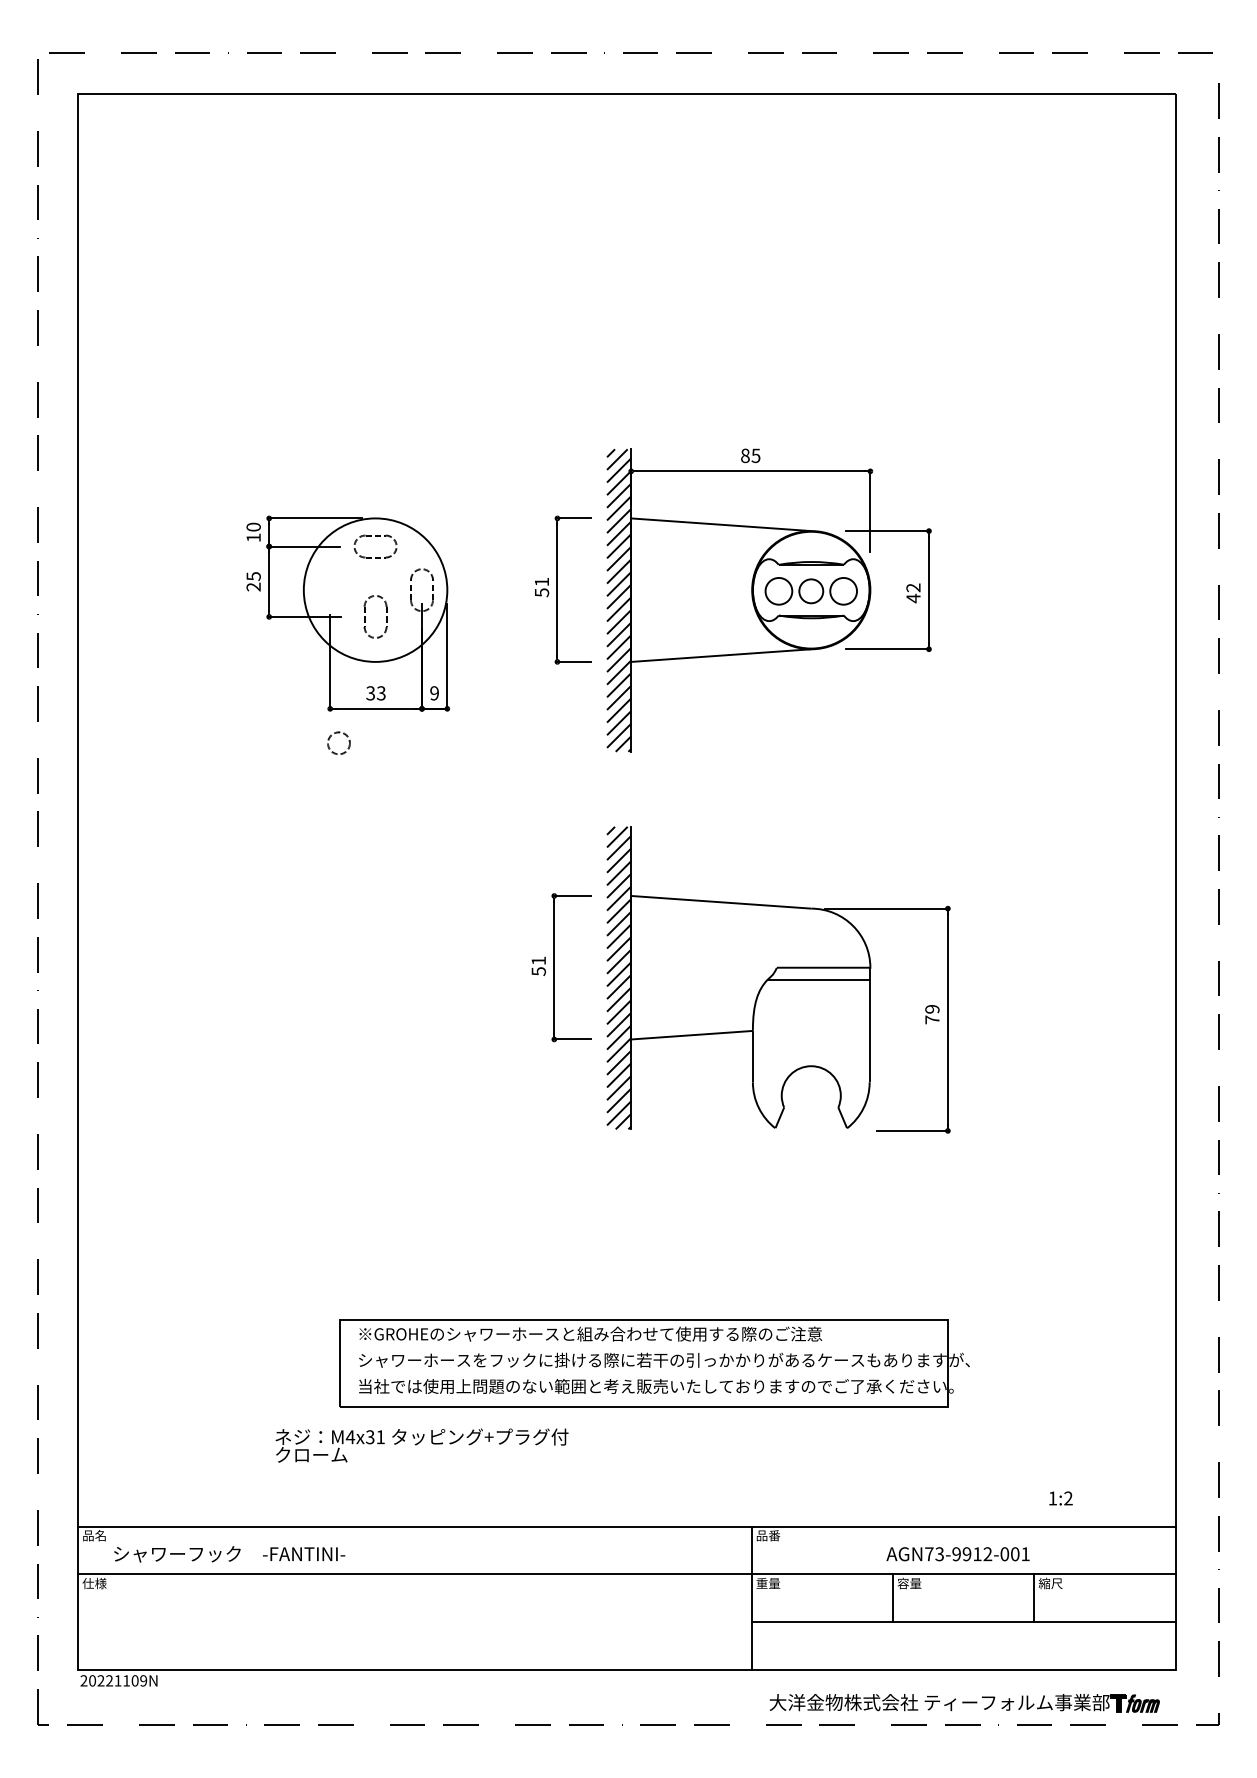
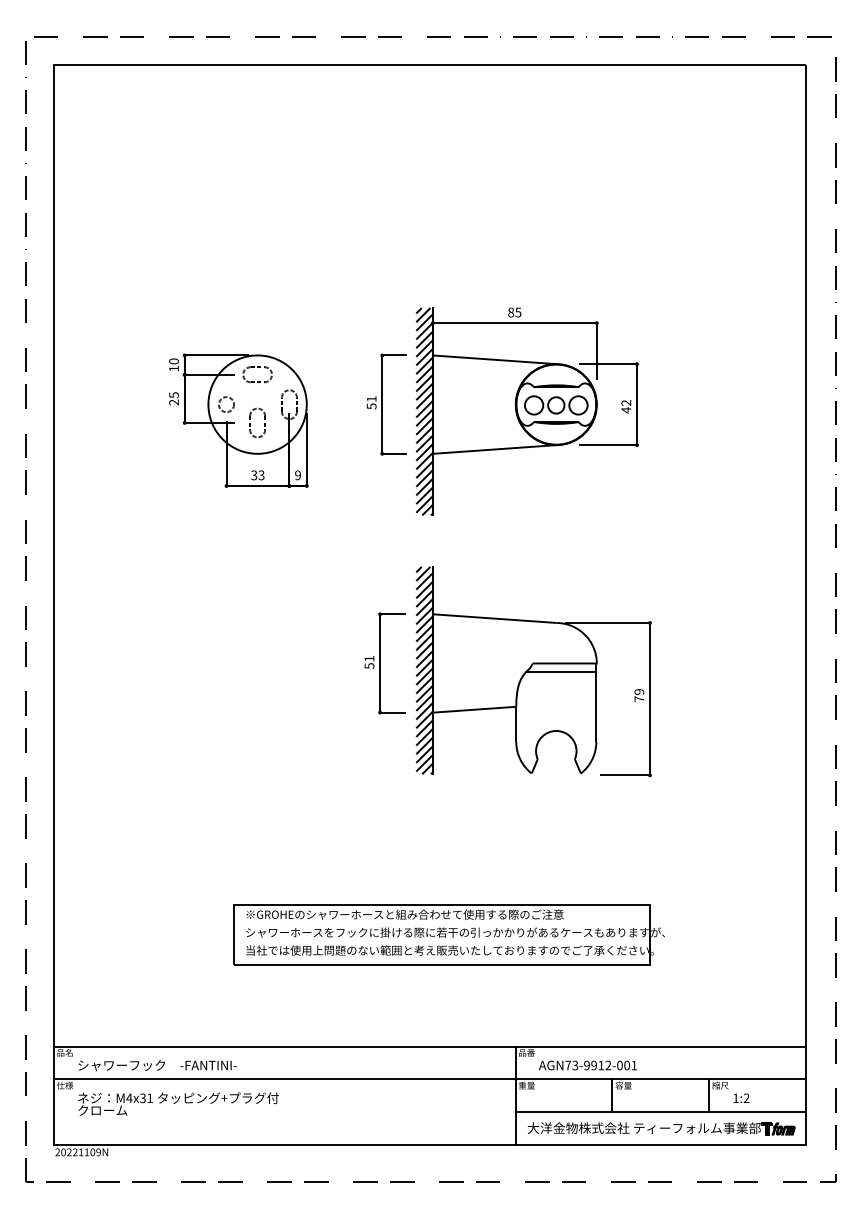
circle: (338, 743) -> (226, 404), moved
text: (422, 1444) -> (178, 1103), moved
text: (1061, 1498) -> (741, 1098), moved
text: (957, 1554) -> (587, 1065), moved
part: (964, 1702) -> (661, 1128), moved

